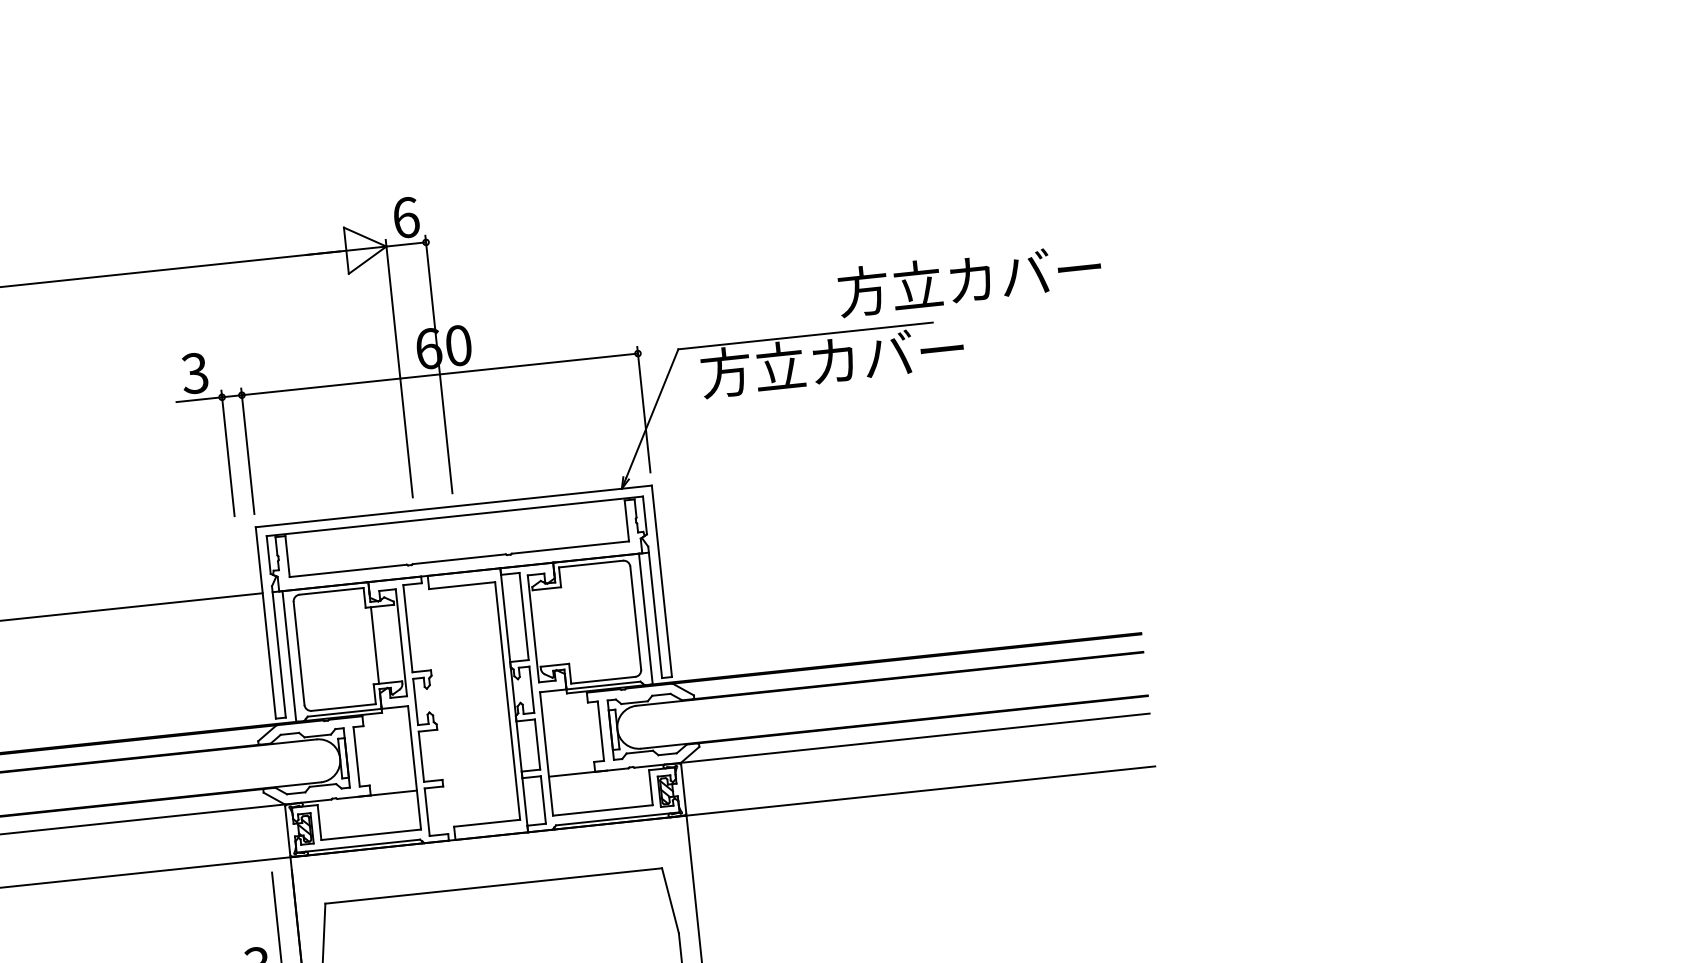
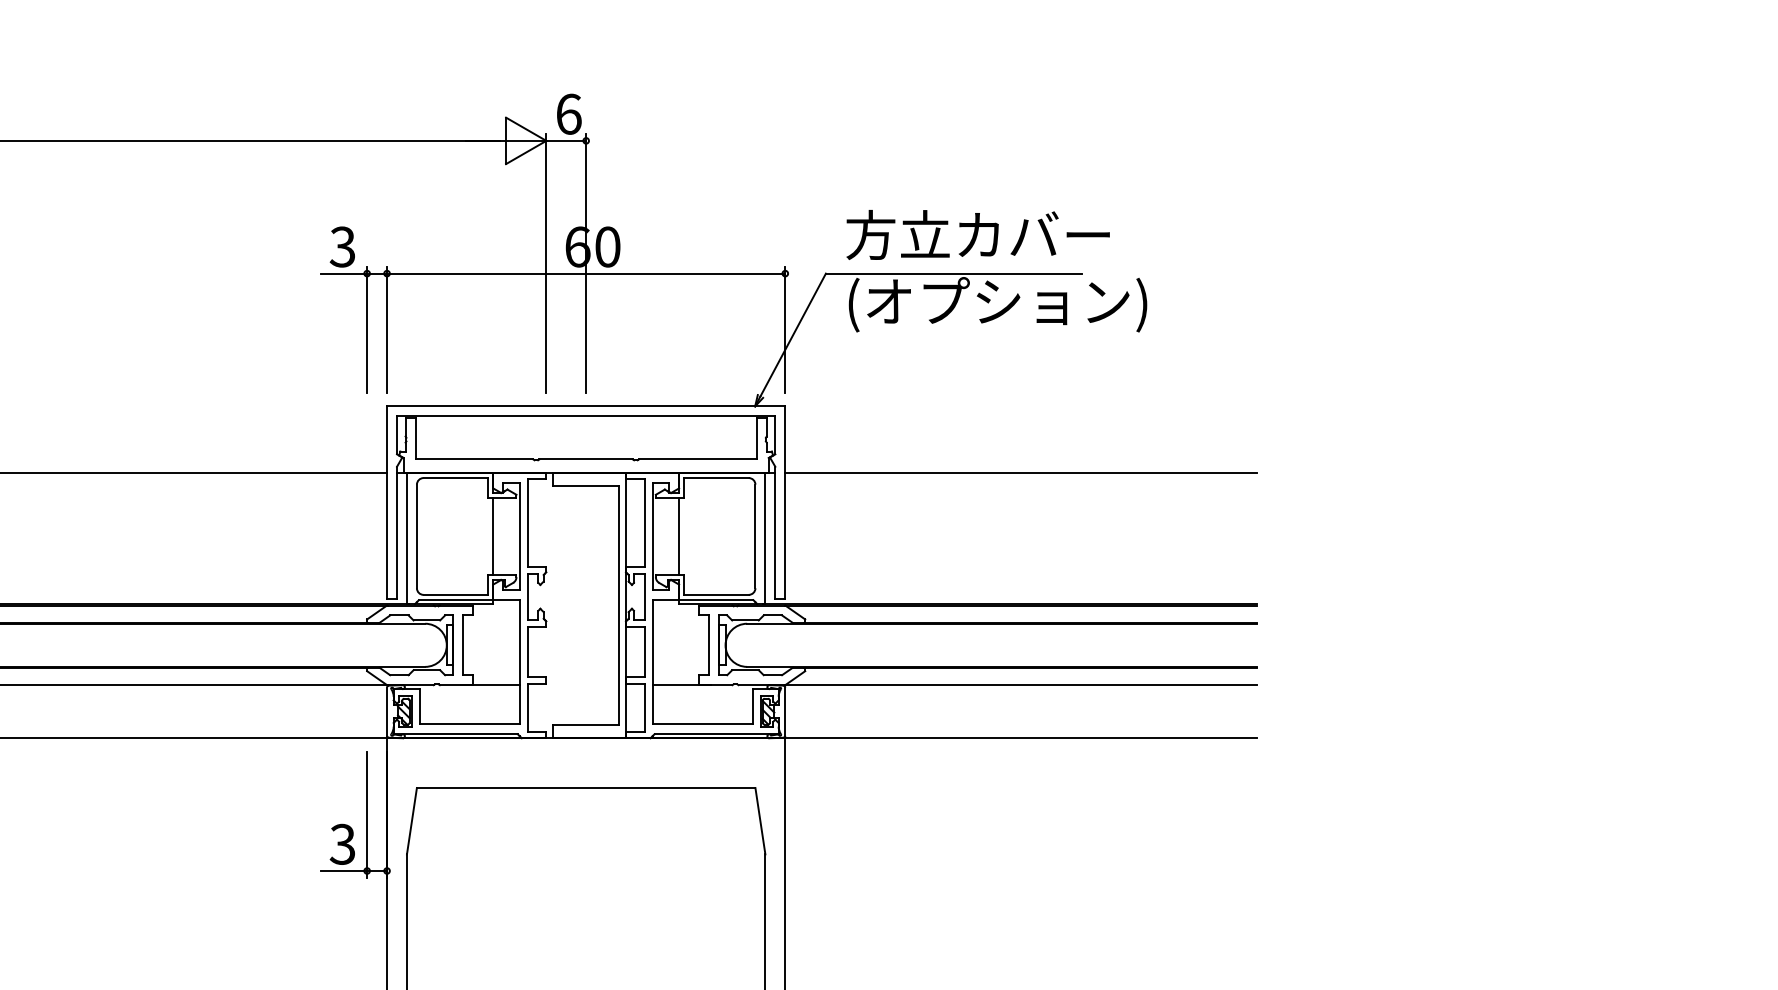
text: (969, 279) -> (977, 234), moved
text: (851, 362) -> (996, 304), 方立カバー -> (オプション)
line: (892, 526) -> (1020, 472), added
line: (560, 625) -> (679, 535), added

